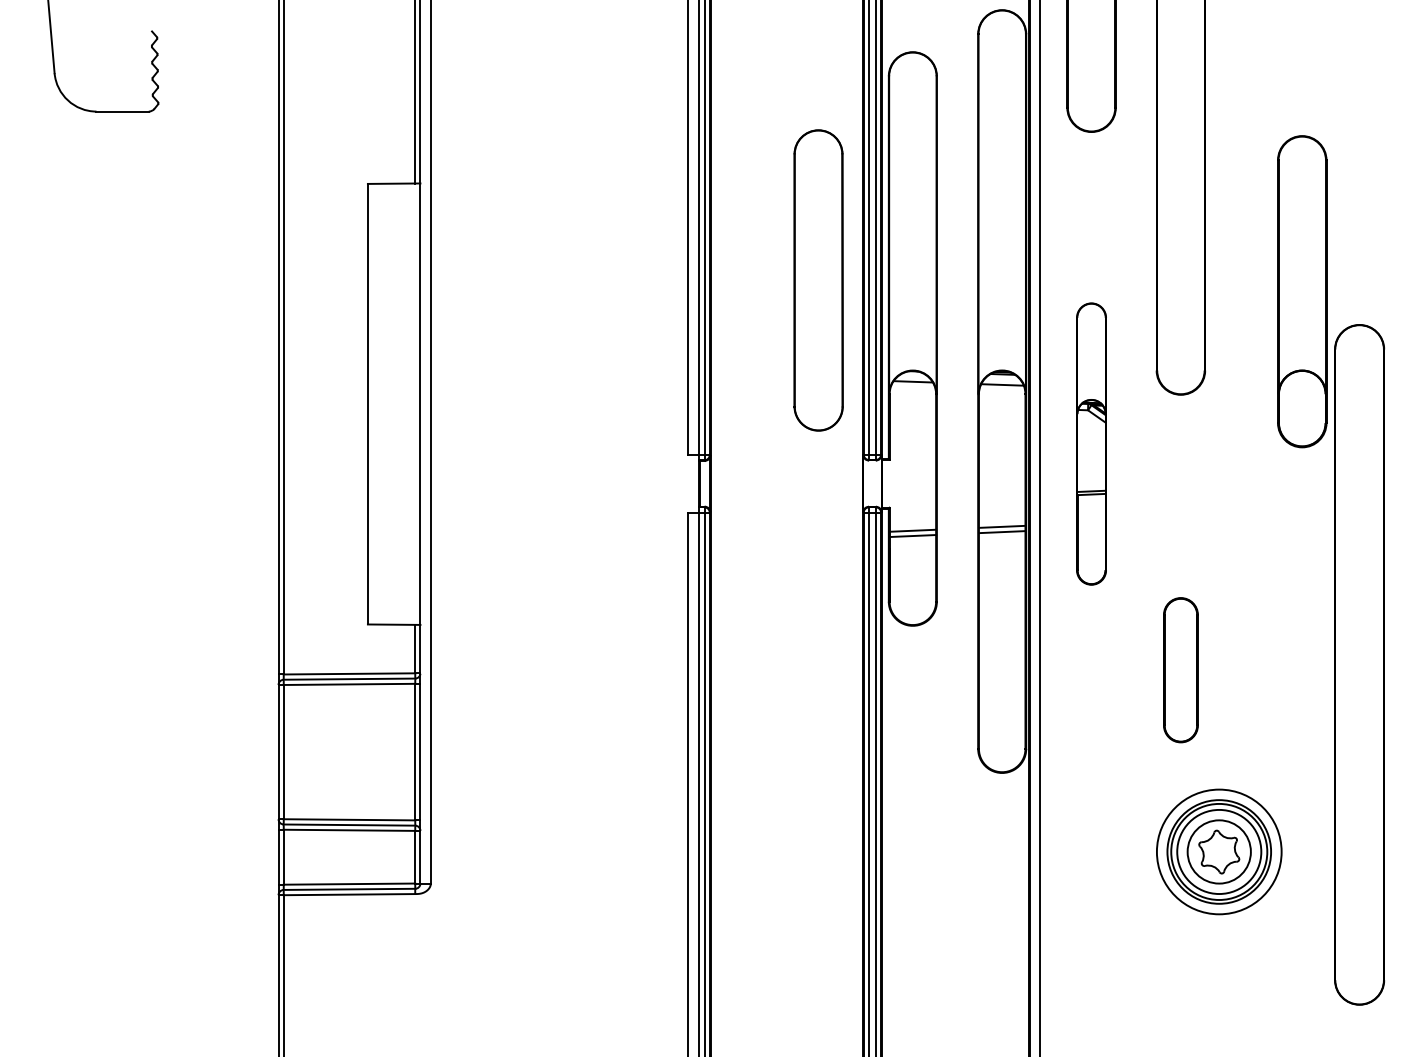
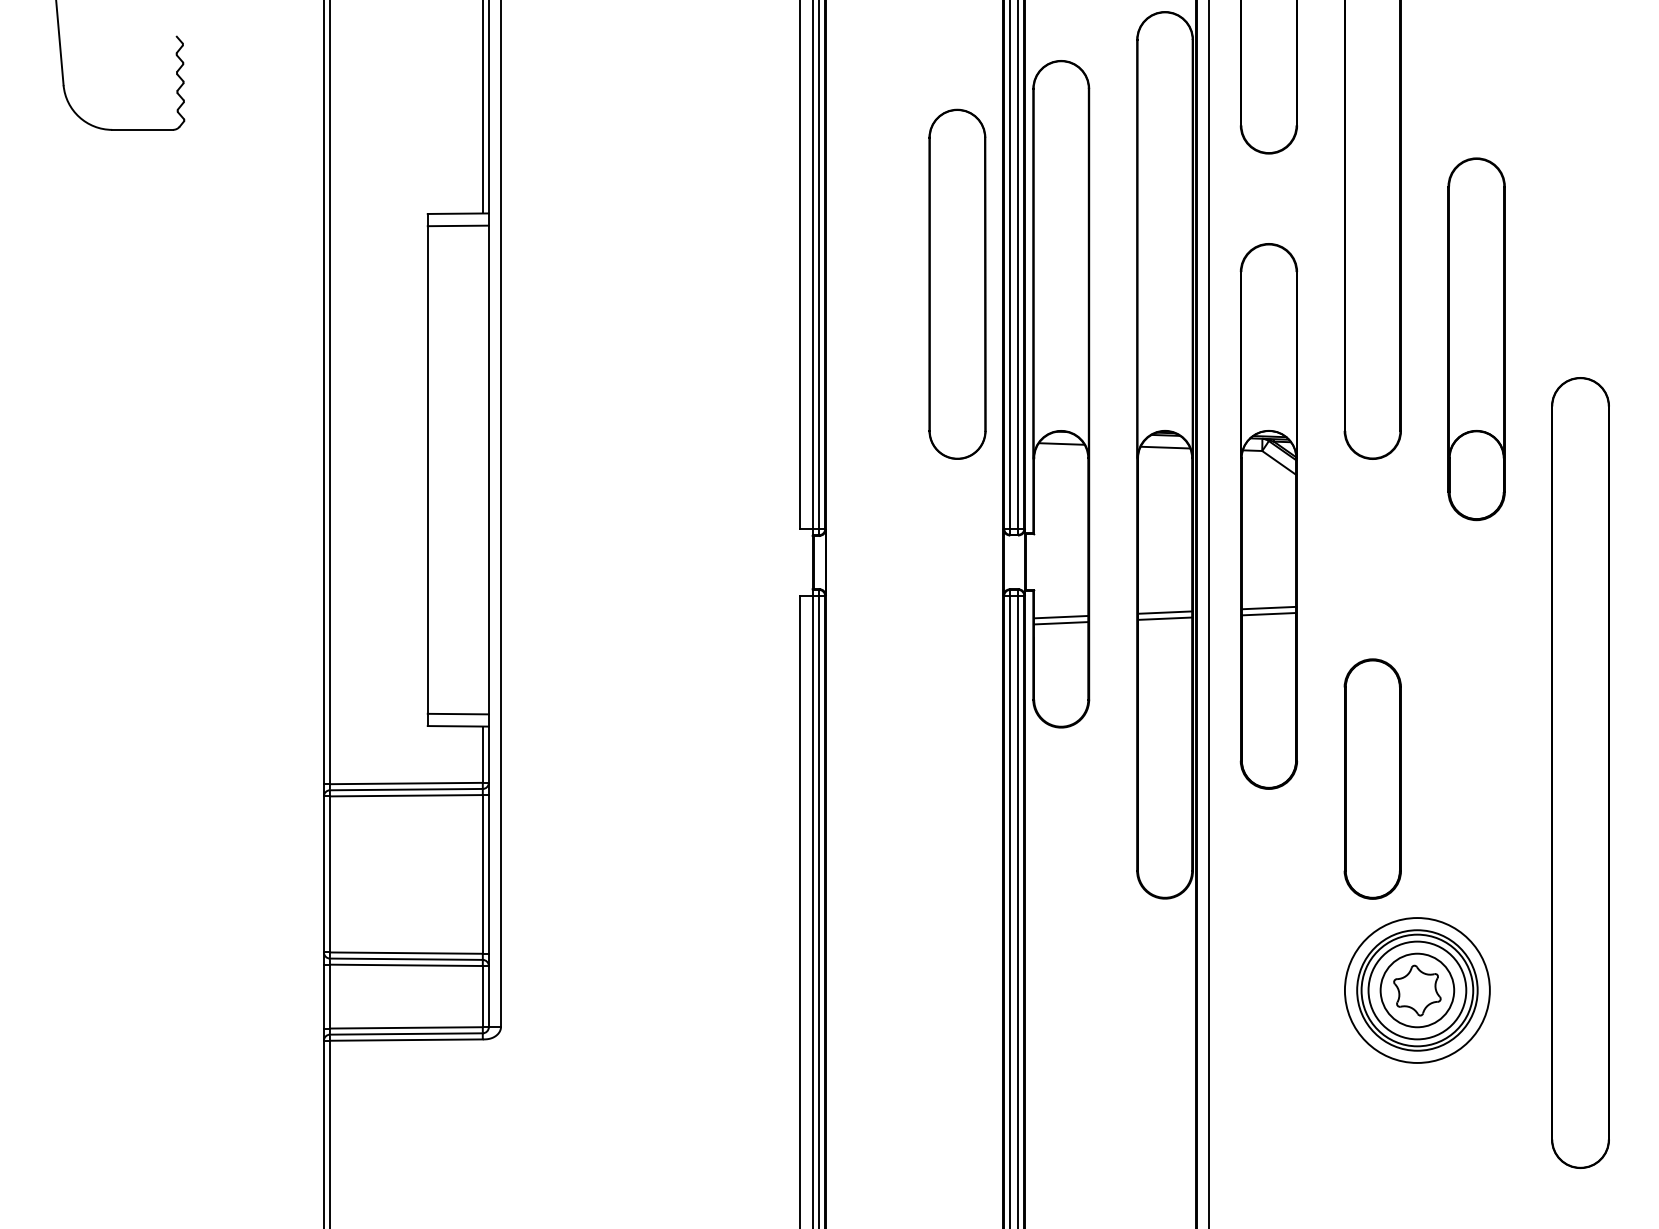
line: (393, 193) -> (457, 225), added
part: (818, 280) -> (957, 284), moved
part: (1302, 291) -> (1476, 339), moved
part: (1091, 443) -> (1268, 515), size x1.67
line: (393, 613) -> (457, 713), added
part: (1180, 670) -> (1372, 779), size x1.43

